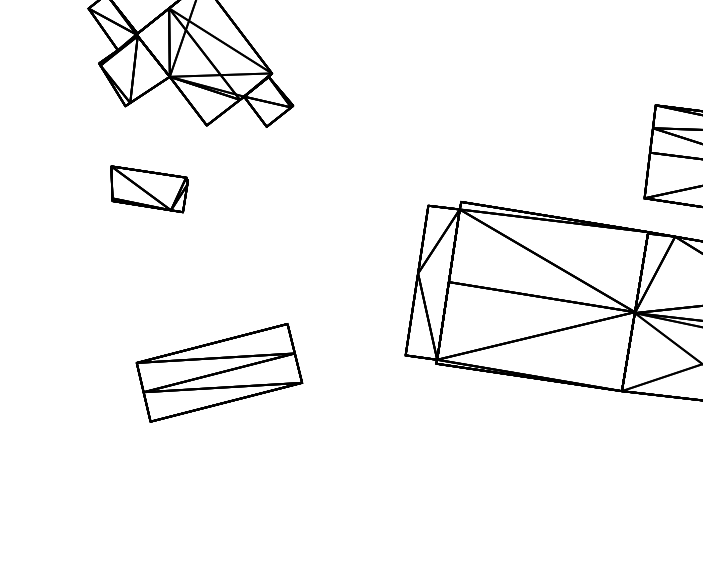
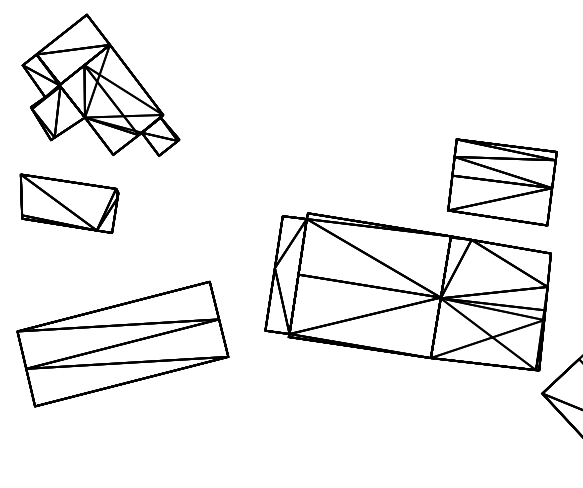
part: (149, 189) -> (69, 203), size x1.67
part: (218, 372) -> (122, 343), size x1.67

